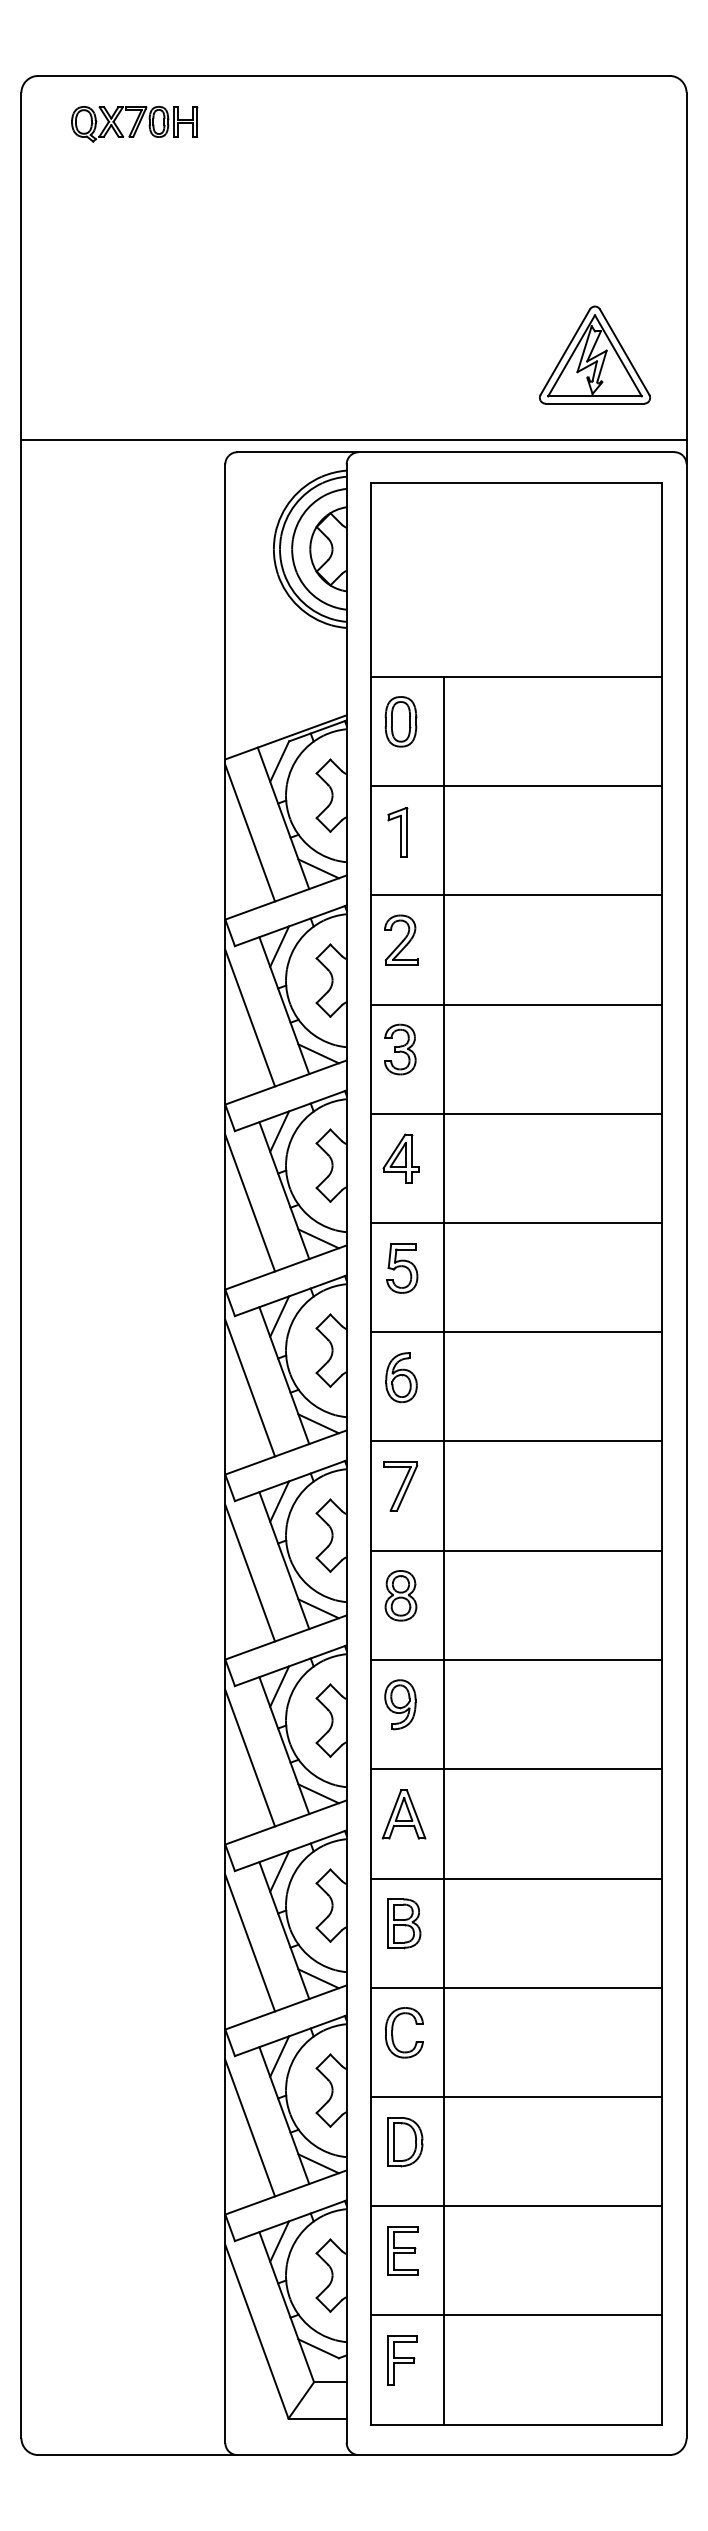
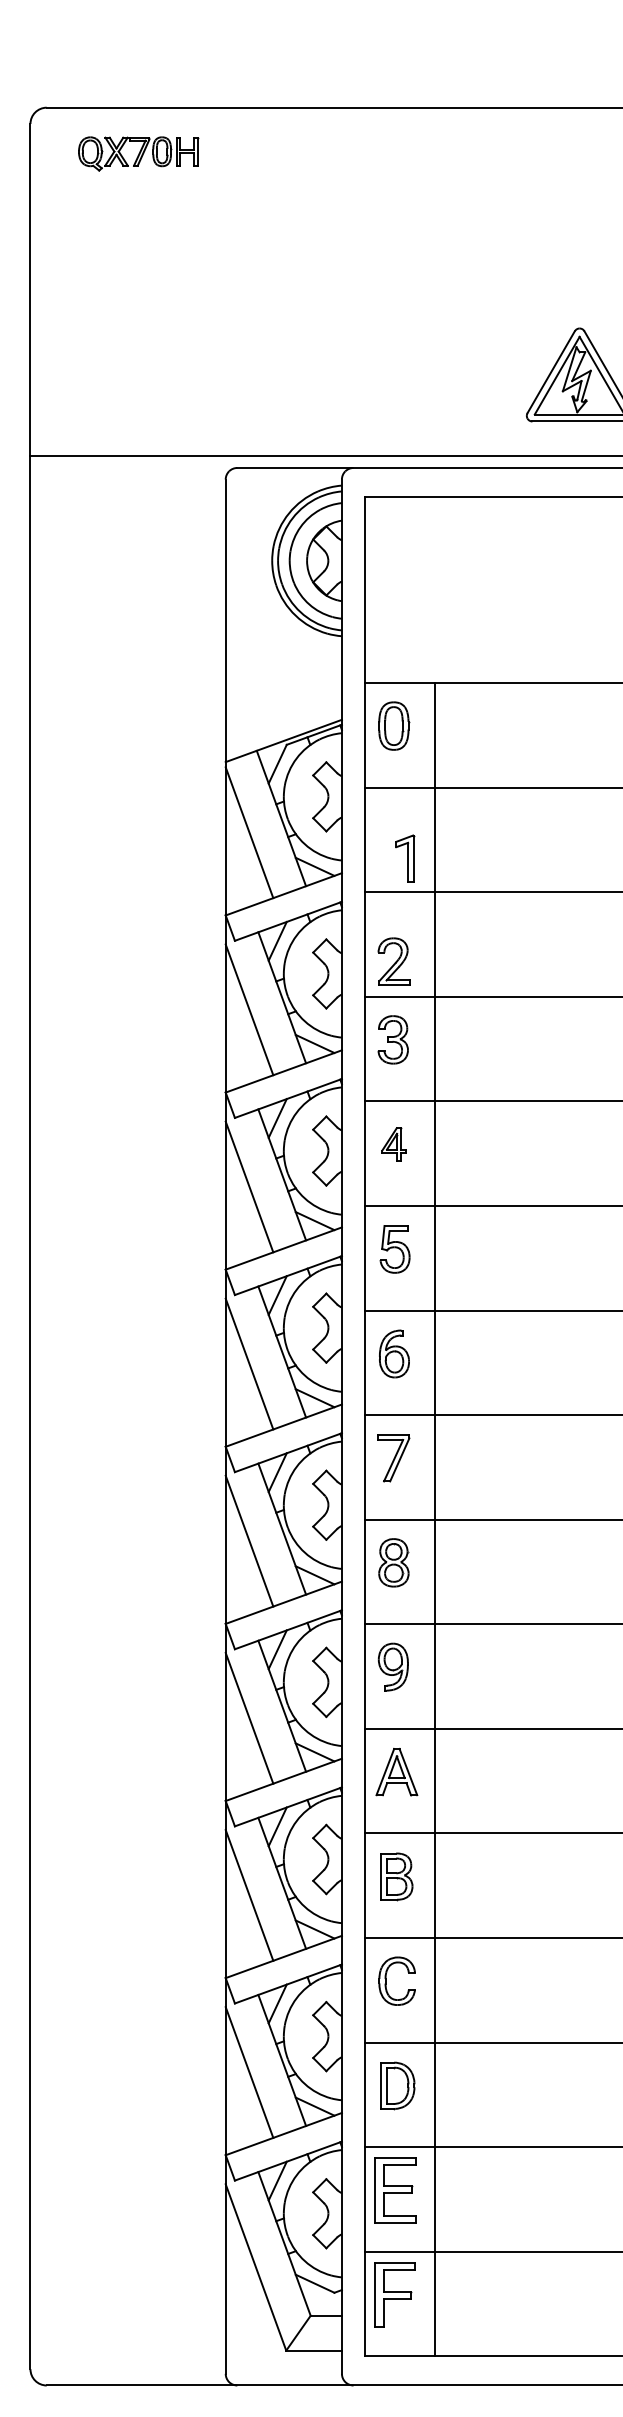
part: (397, 832) -> (404, 858), moved
part: (401, 939) -> (394, 961), moved
part: (400, 1158) -> (393, 1144), size x0.7
part: (402, 2250) -> (395, 2189), size x1.4
part: (402, 2360) -> (395, 2294), size x1.4

